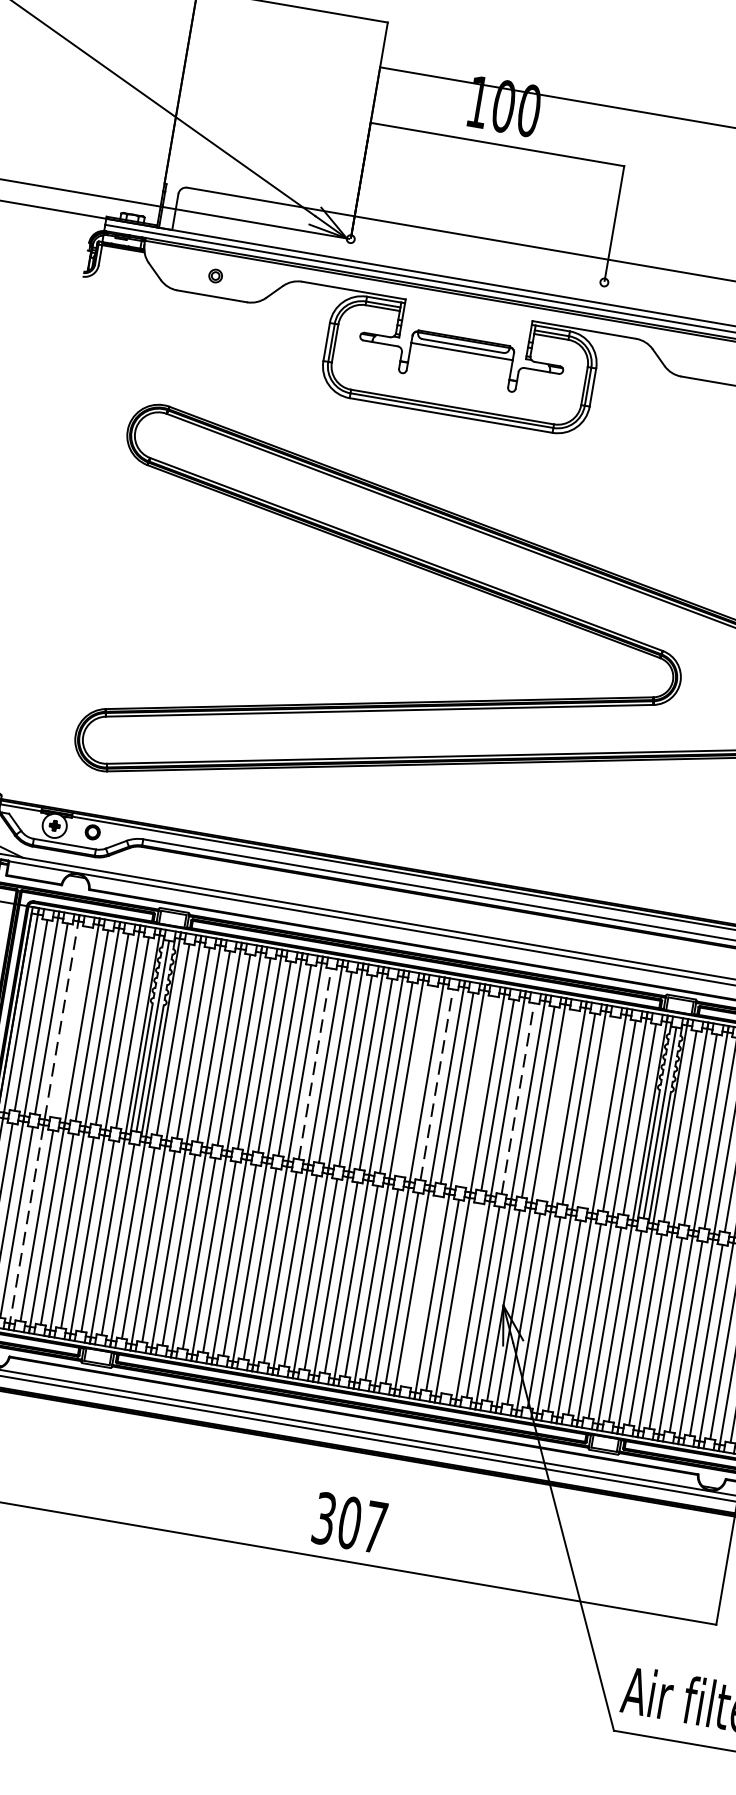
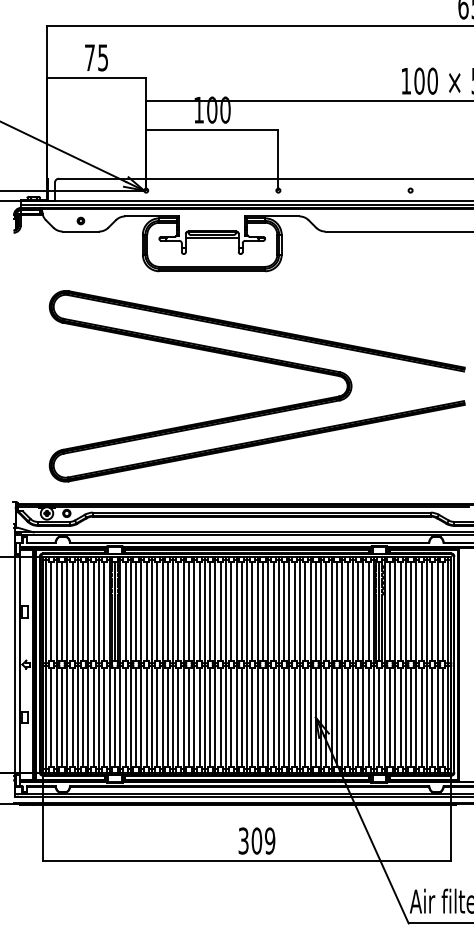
line: (71, 1022) -> (72, 611), added
line: (315, 1063) -> (199, 611), dashed -> solid
line: (416, 1081) -> (252, 611), added
line: (437, 1084) -> (263, 611), dashed -> solid
line: (478, 1091) -> (284, 611), added
line: (518, 1098) -> (305, 611), dashed -> solid
line: (558, 1105) -> (326, 611), added
line: (598, 1112) -> (347, 611), added
line: (44, 1122) -> (67, 664), dashed -> solid
line: (422, 1291) -> (273, 717), added
line: (462, 1298) -> (294, 717), added
text: (376, 1526) -> (270, 840), 307 -> 309

